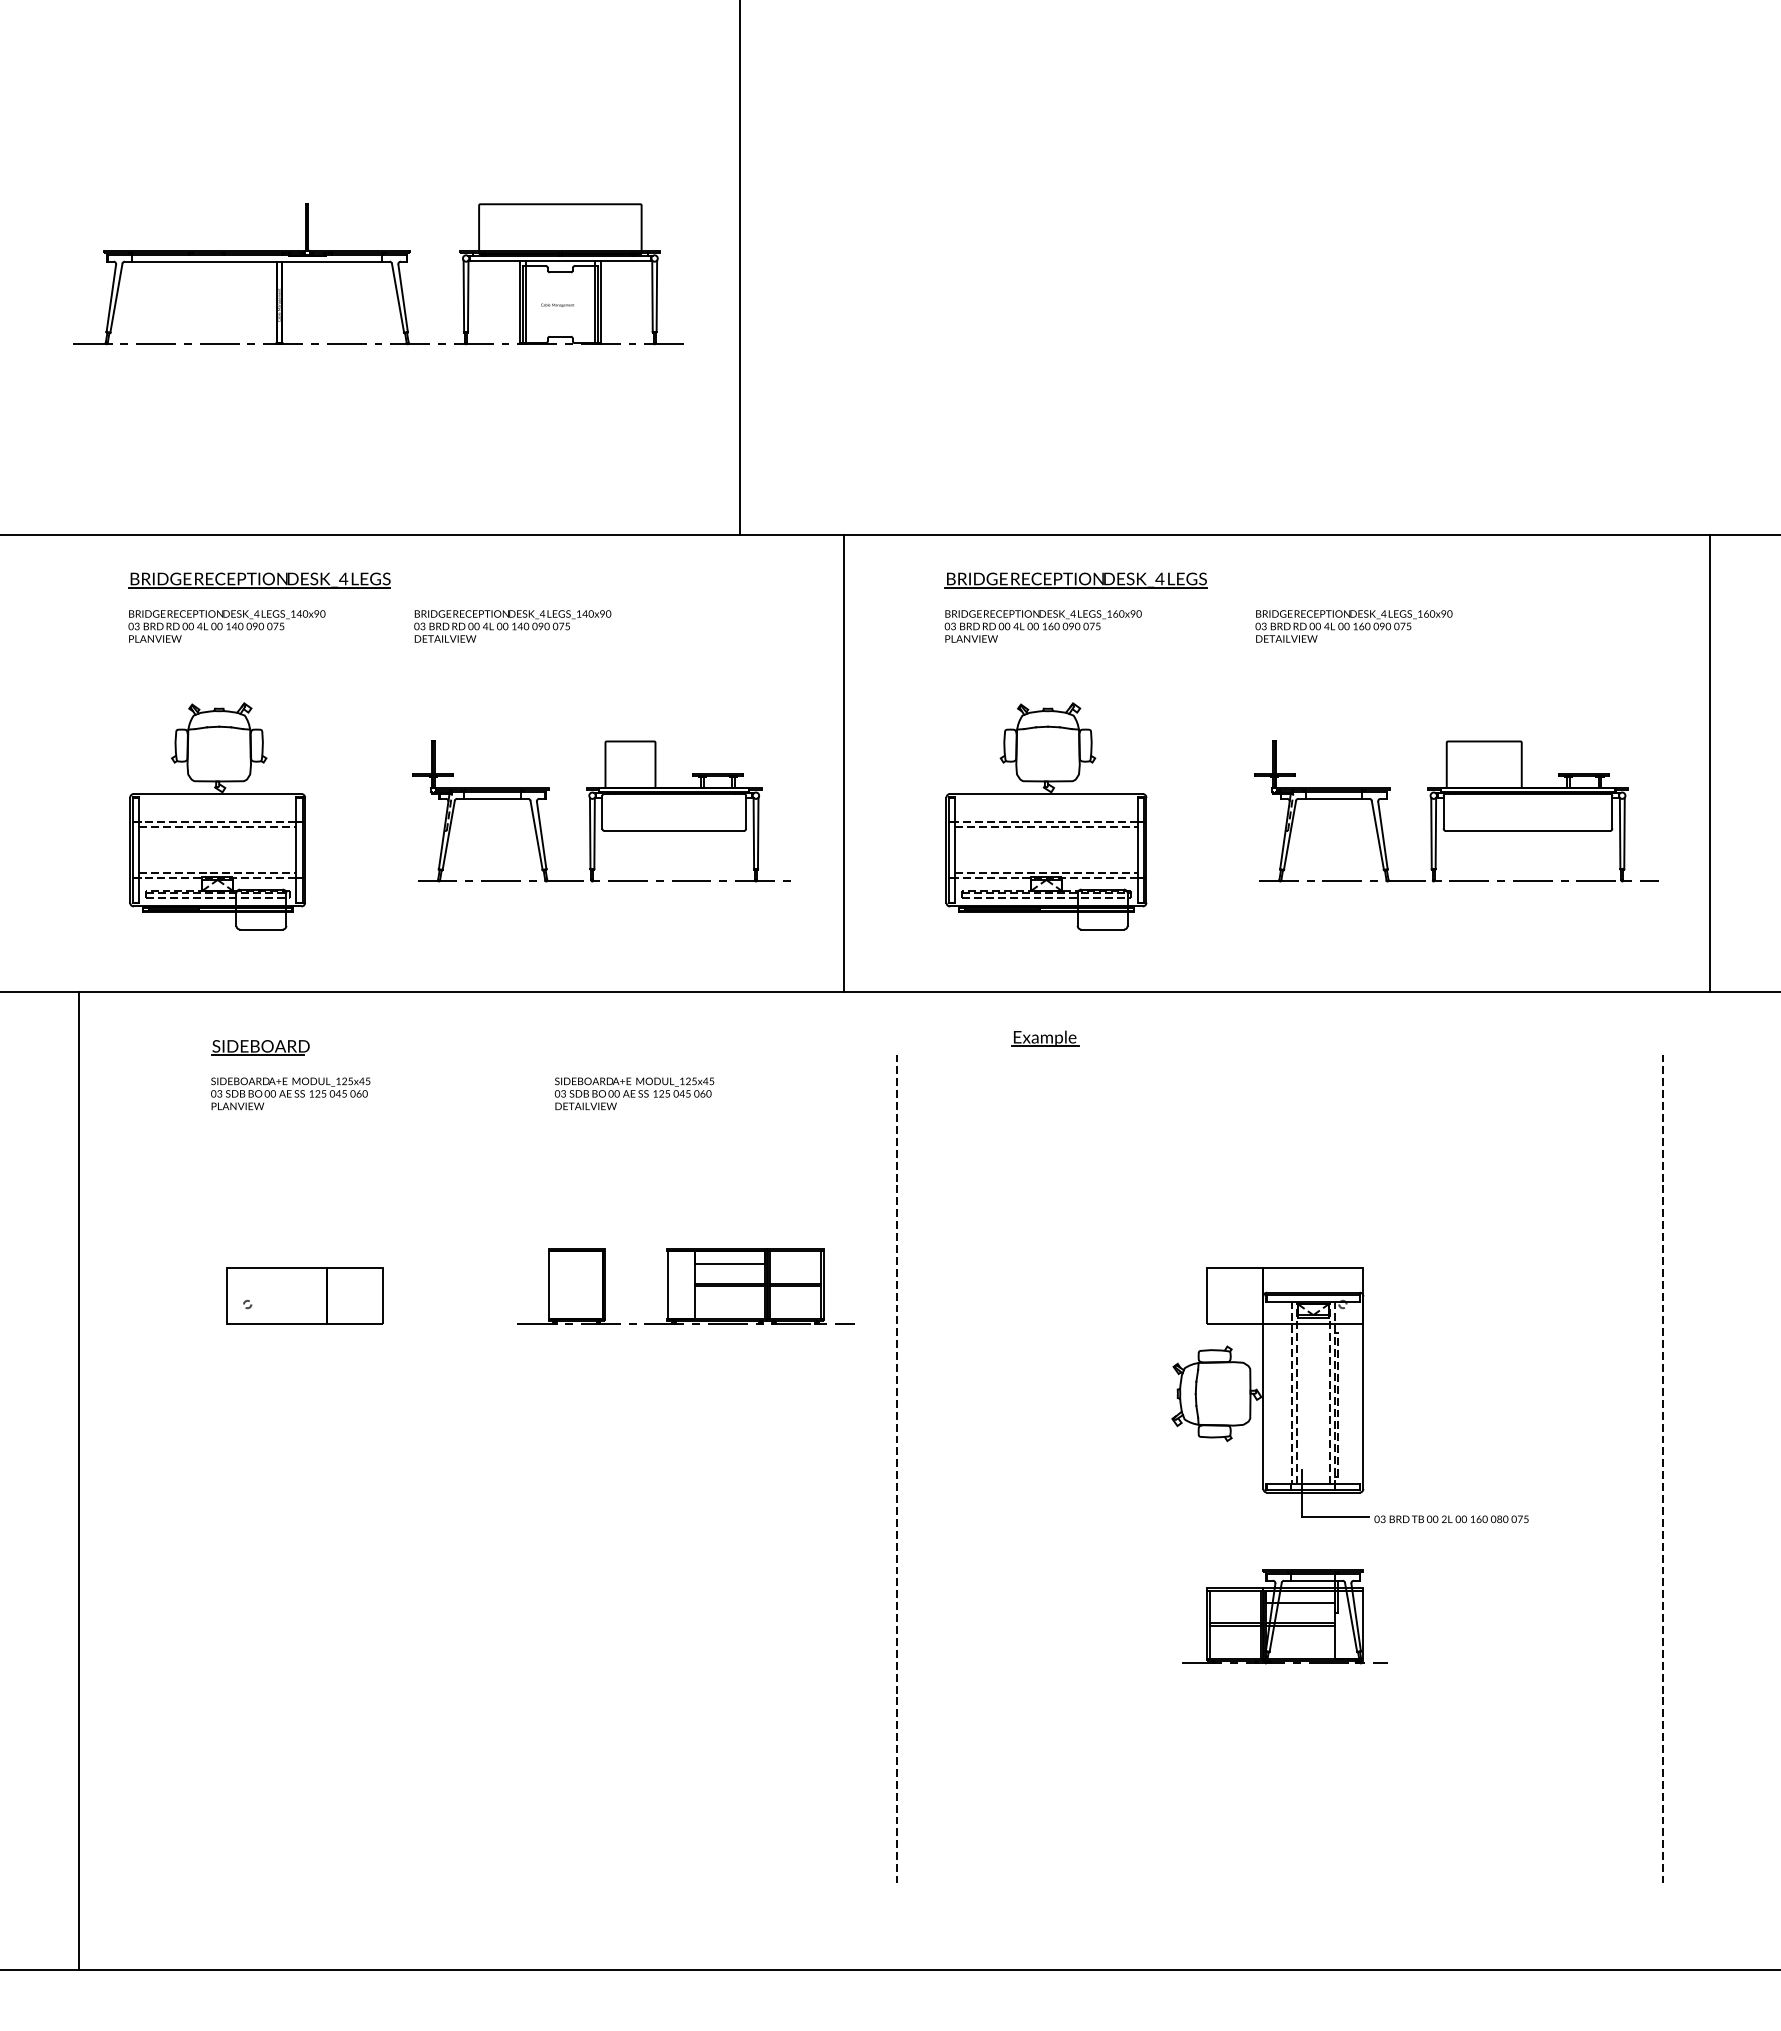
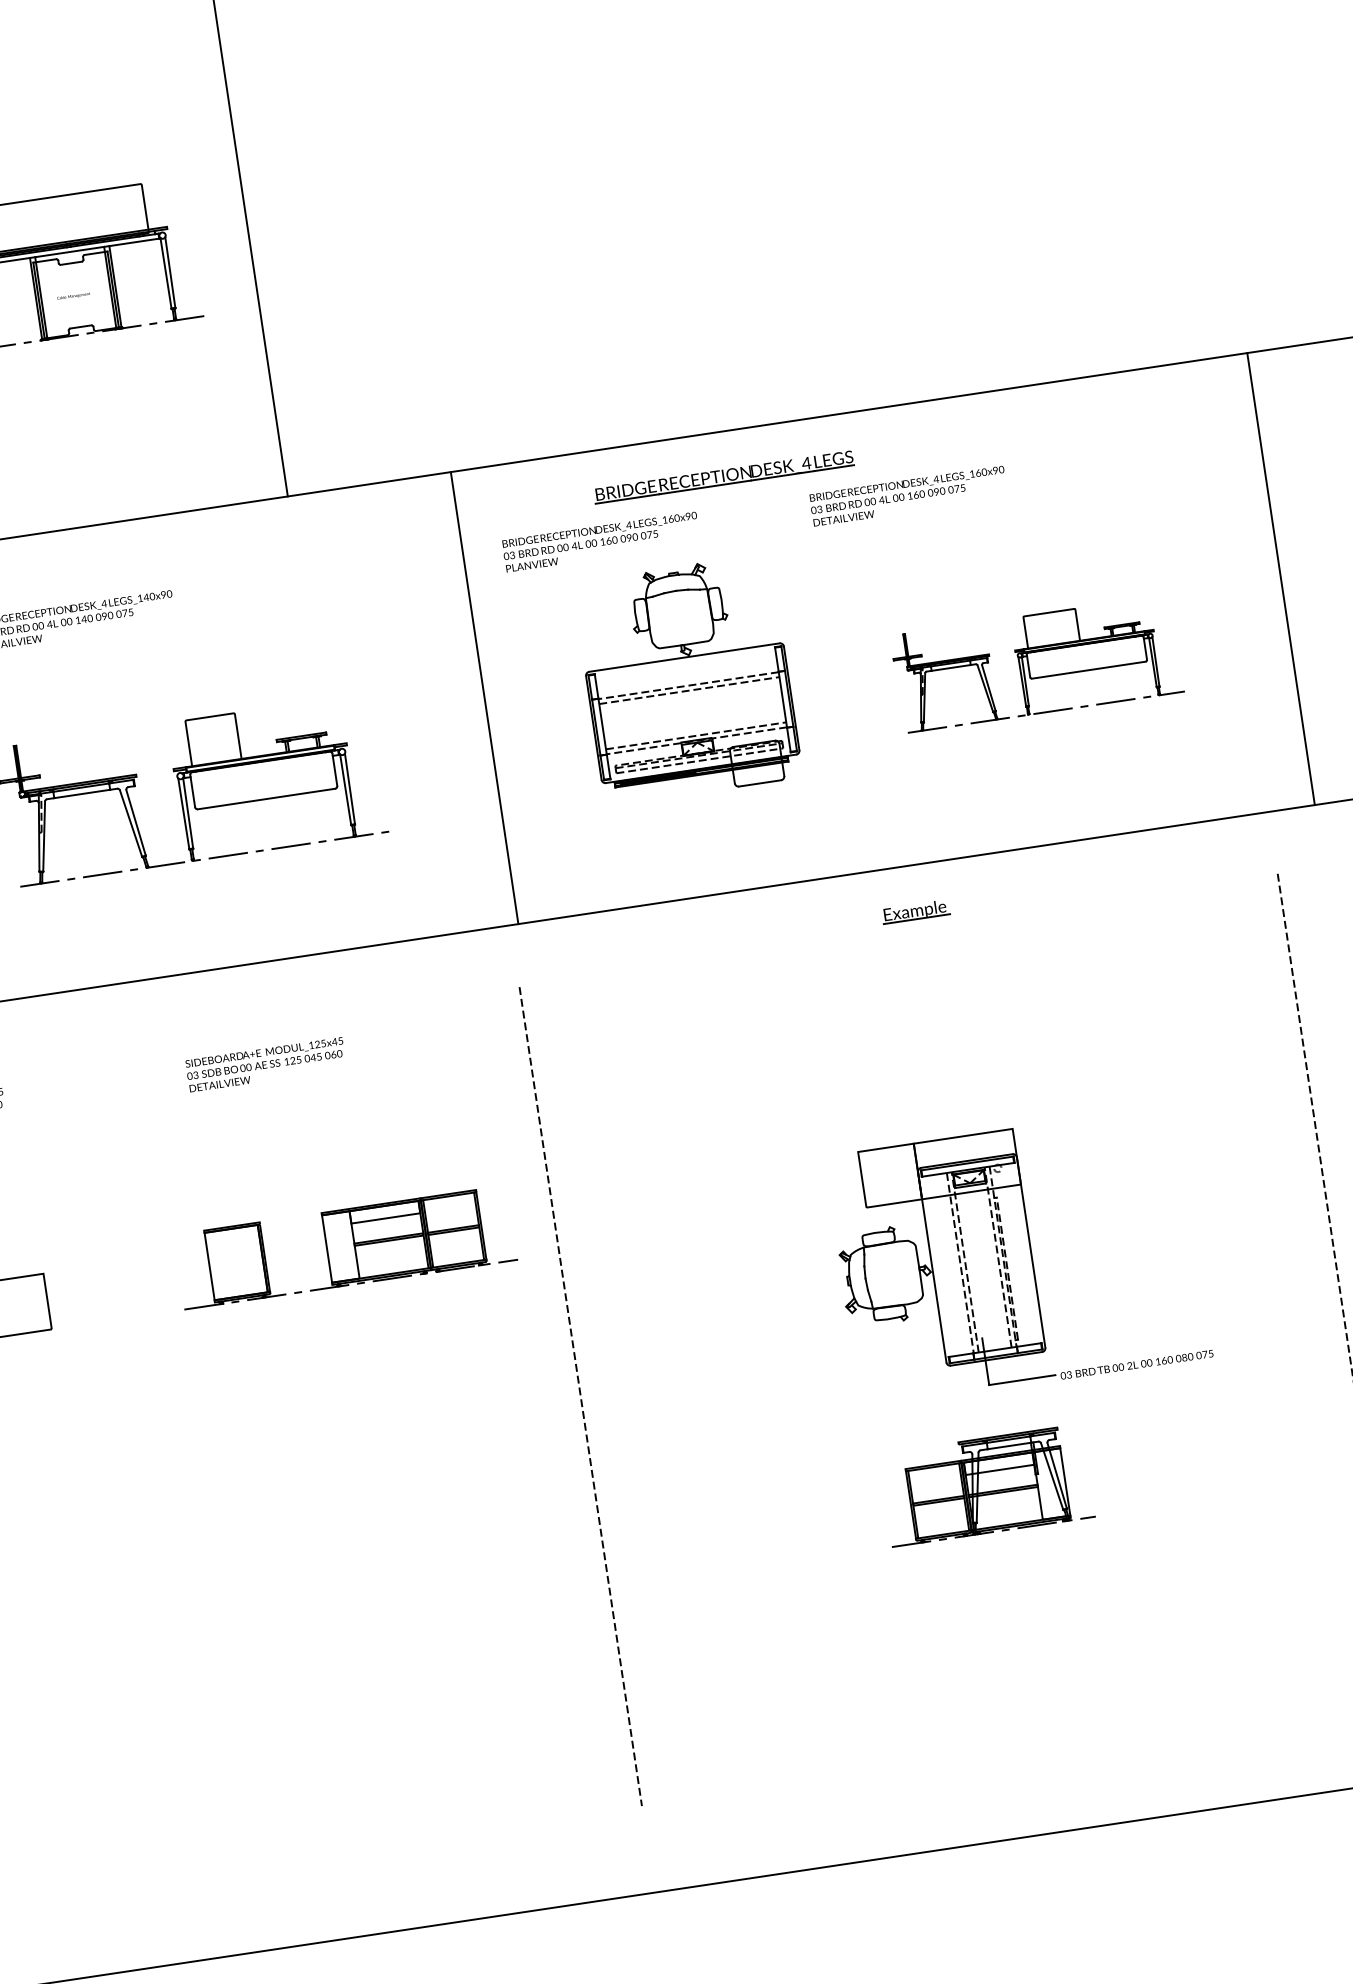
part: (1075, 580) -> (723, 477), moved
line: (843, 763) -> (484, 698), moved
part: (1456, 811) -> (1037, 664), size x0.7
part: (1046, 816) -> (687, 679), moved
part: (1045, 1038) -> (915, 911), moved

